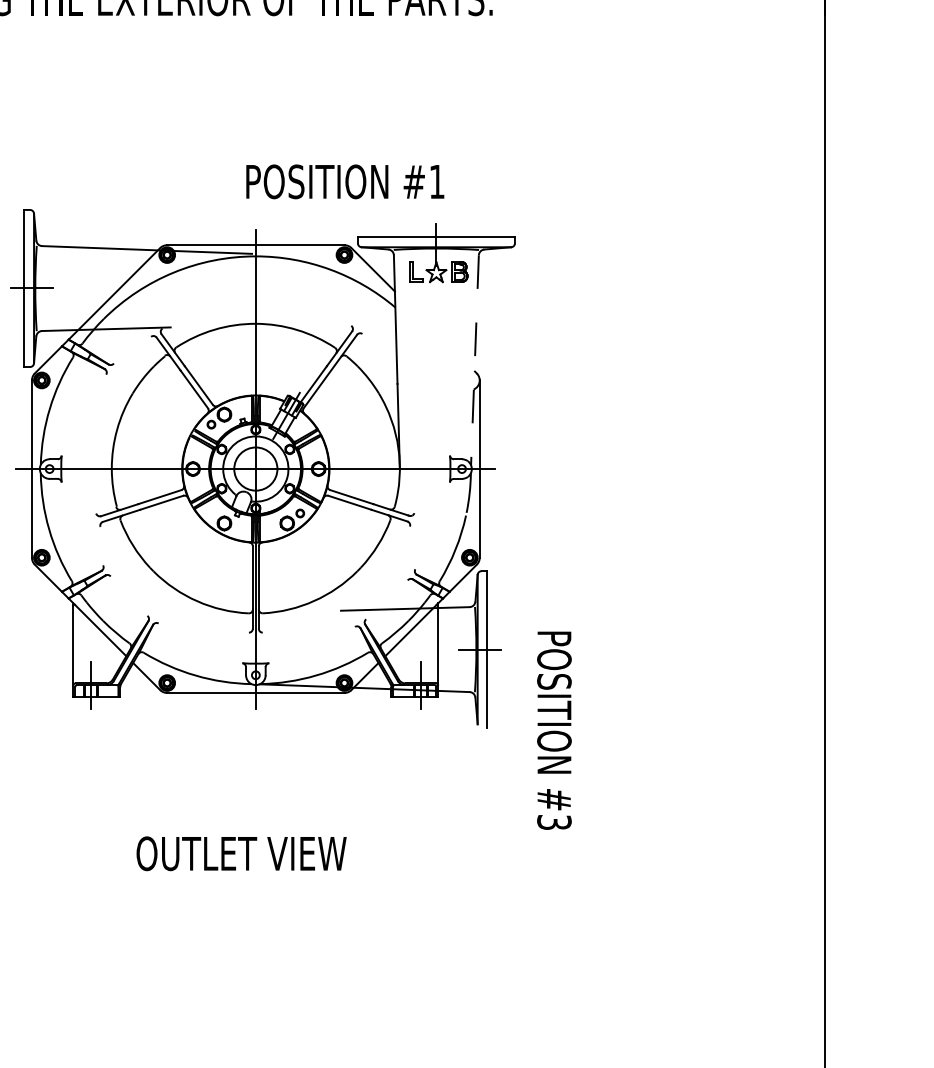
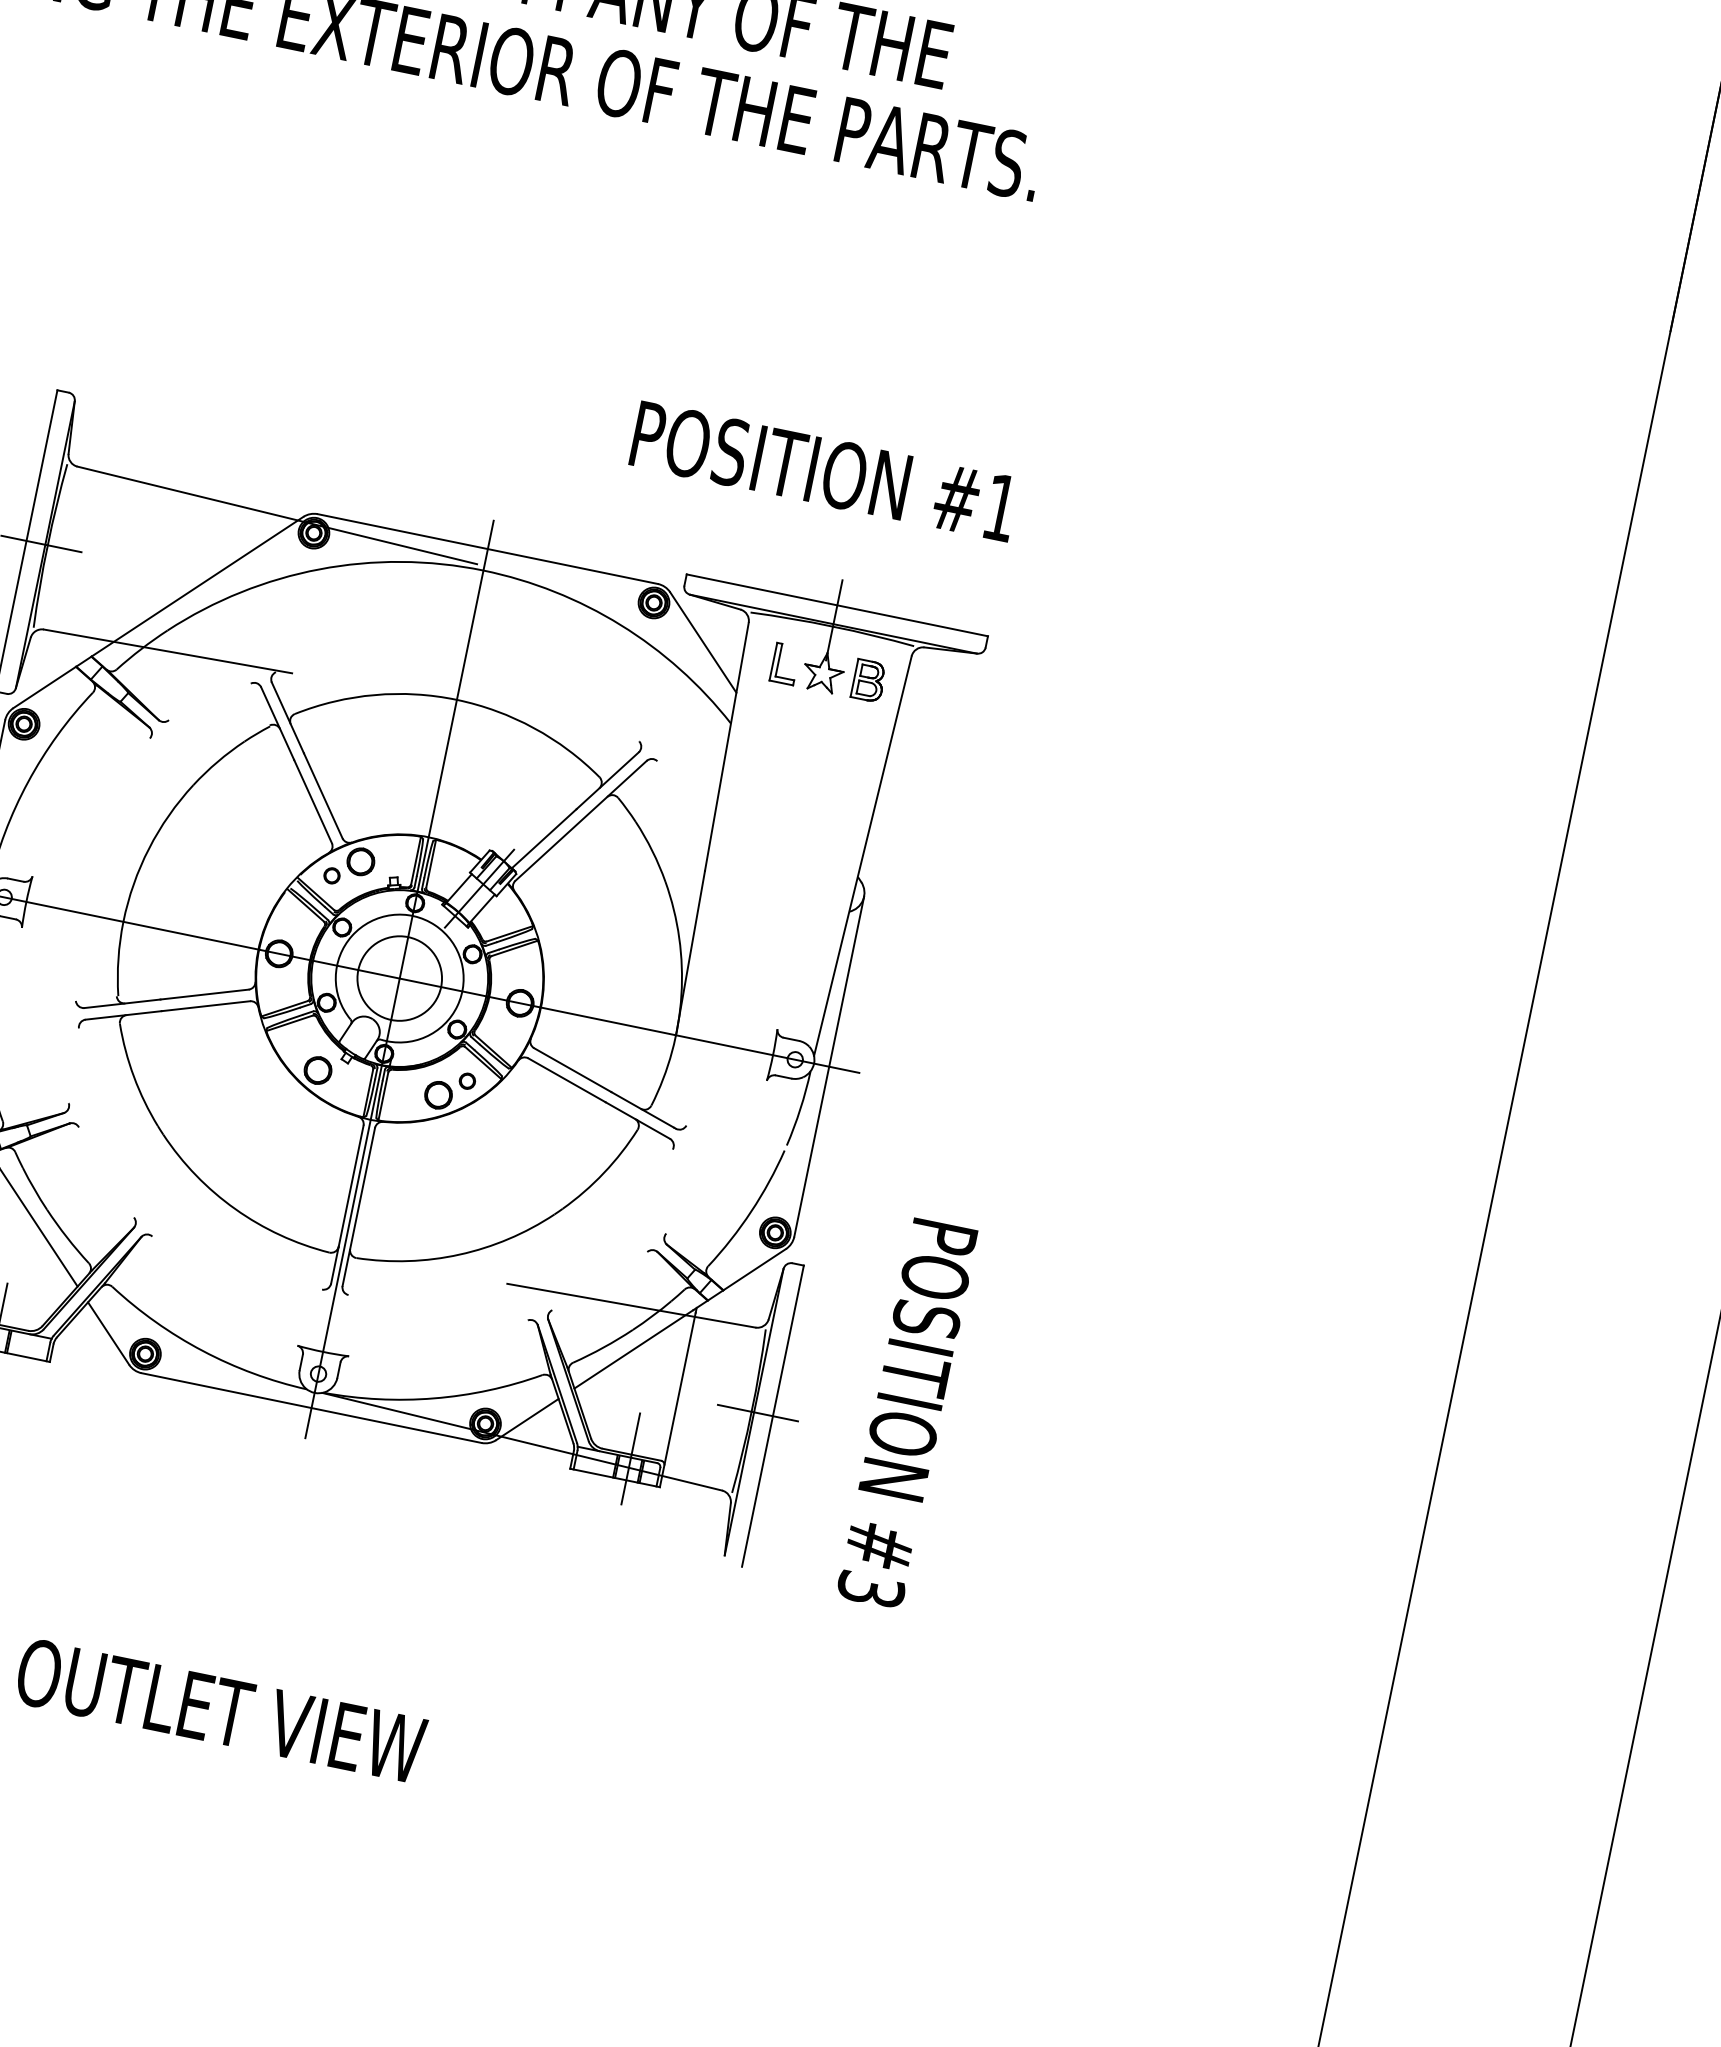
text: (345, 181) -> (825, 470), moved
line: (474, 360) -> (861, 856), dashed -> solid
text: (554, 730) -> (907, 1413), moved

